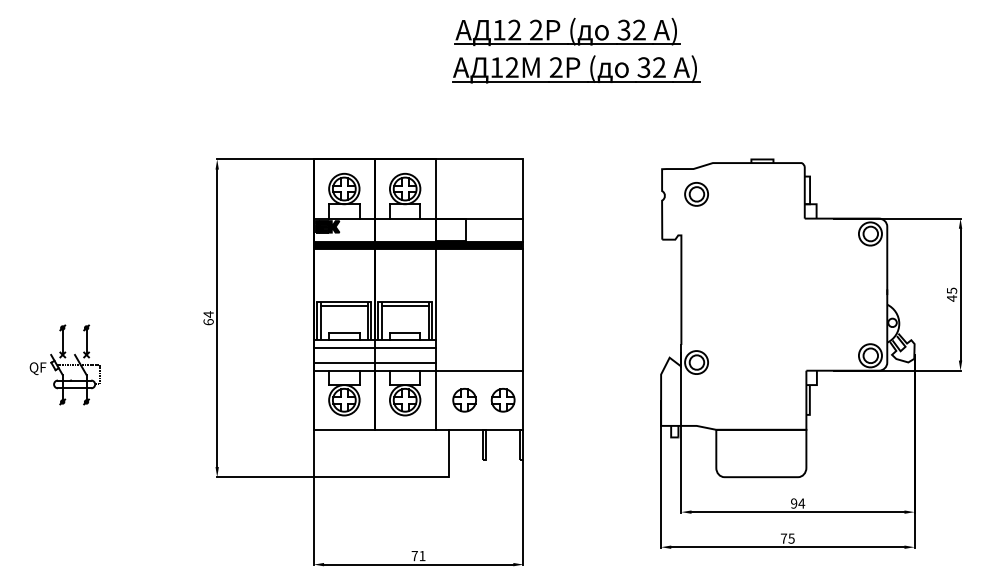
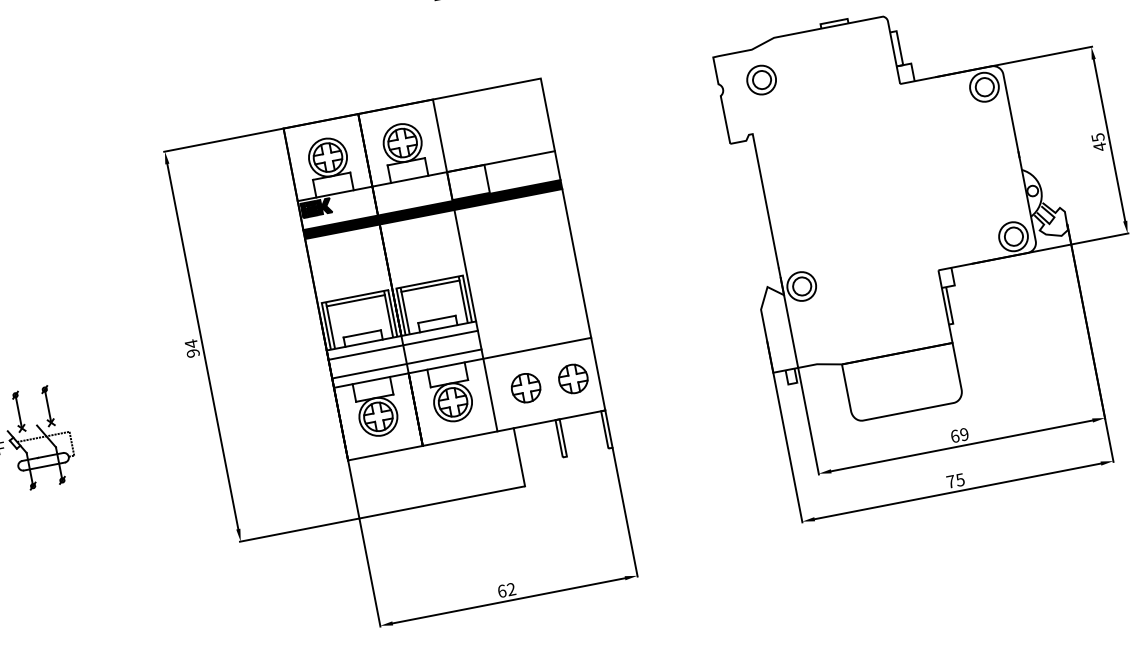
text: (208, 322) -> (193, 353), 64 -> 94
text: (798, 503) -> (960, 435), 94 -> 69
text: (418, 555) -> (506, 589), 71 -> 62

